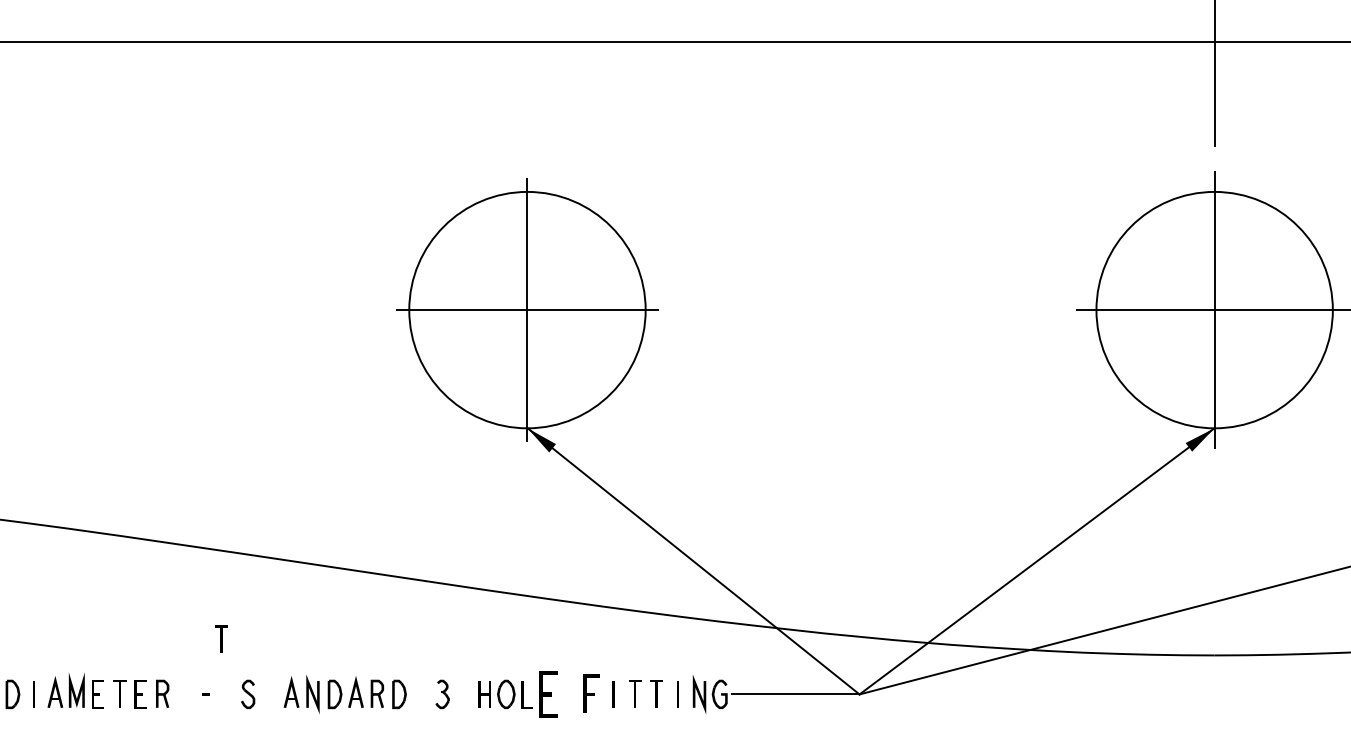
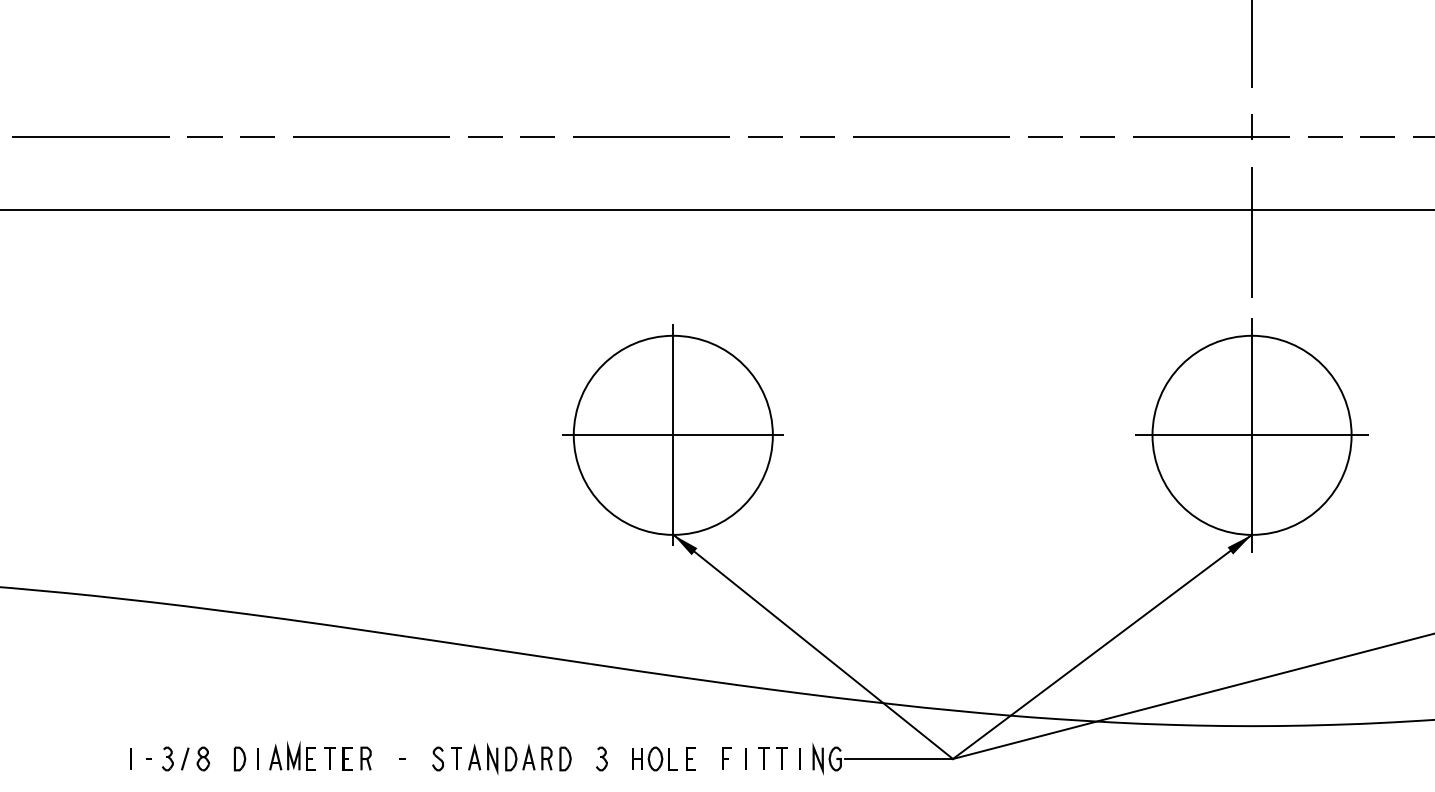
part: (221, 639) -> (456, 758), moved
part: (547, 693) -> (690, 758), size x0.62
part: (590, 693) -> (726, 758), size x0.71

